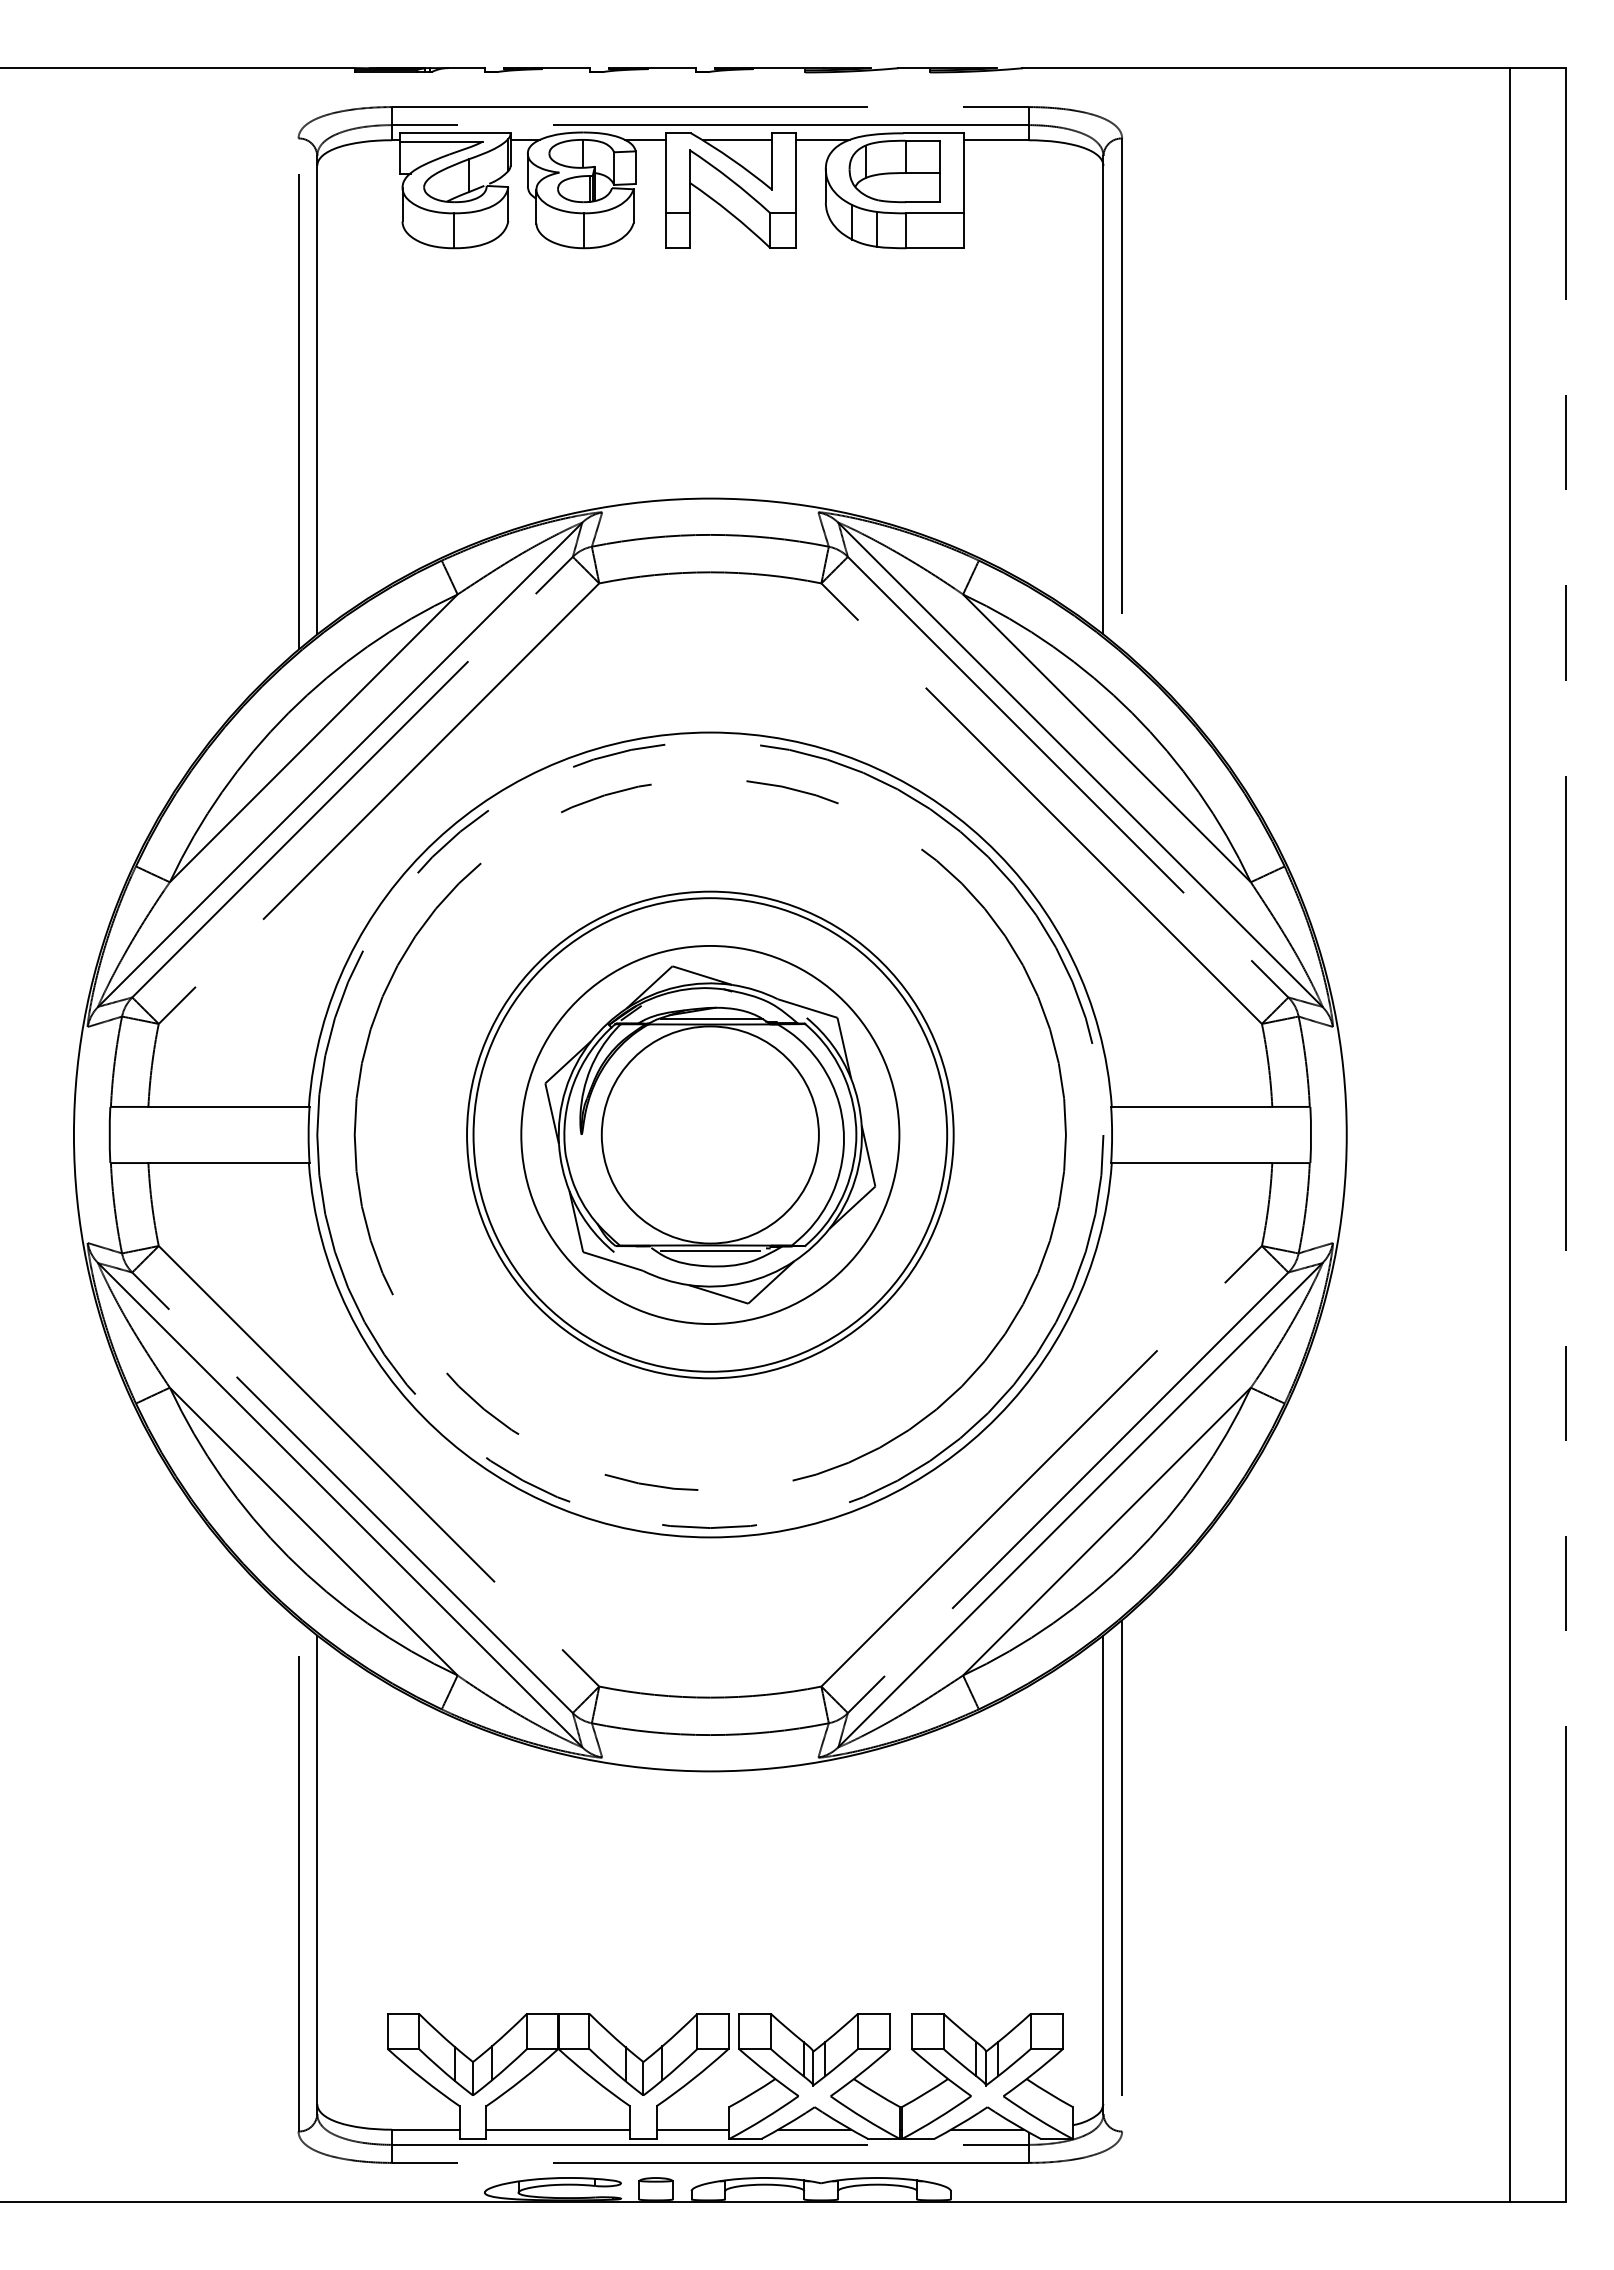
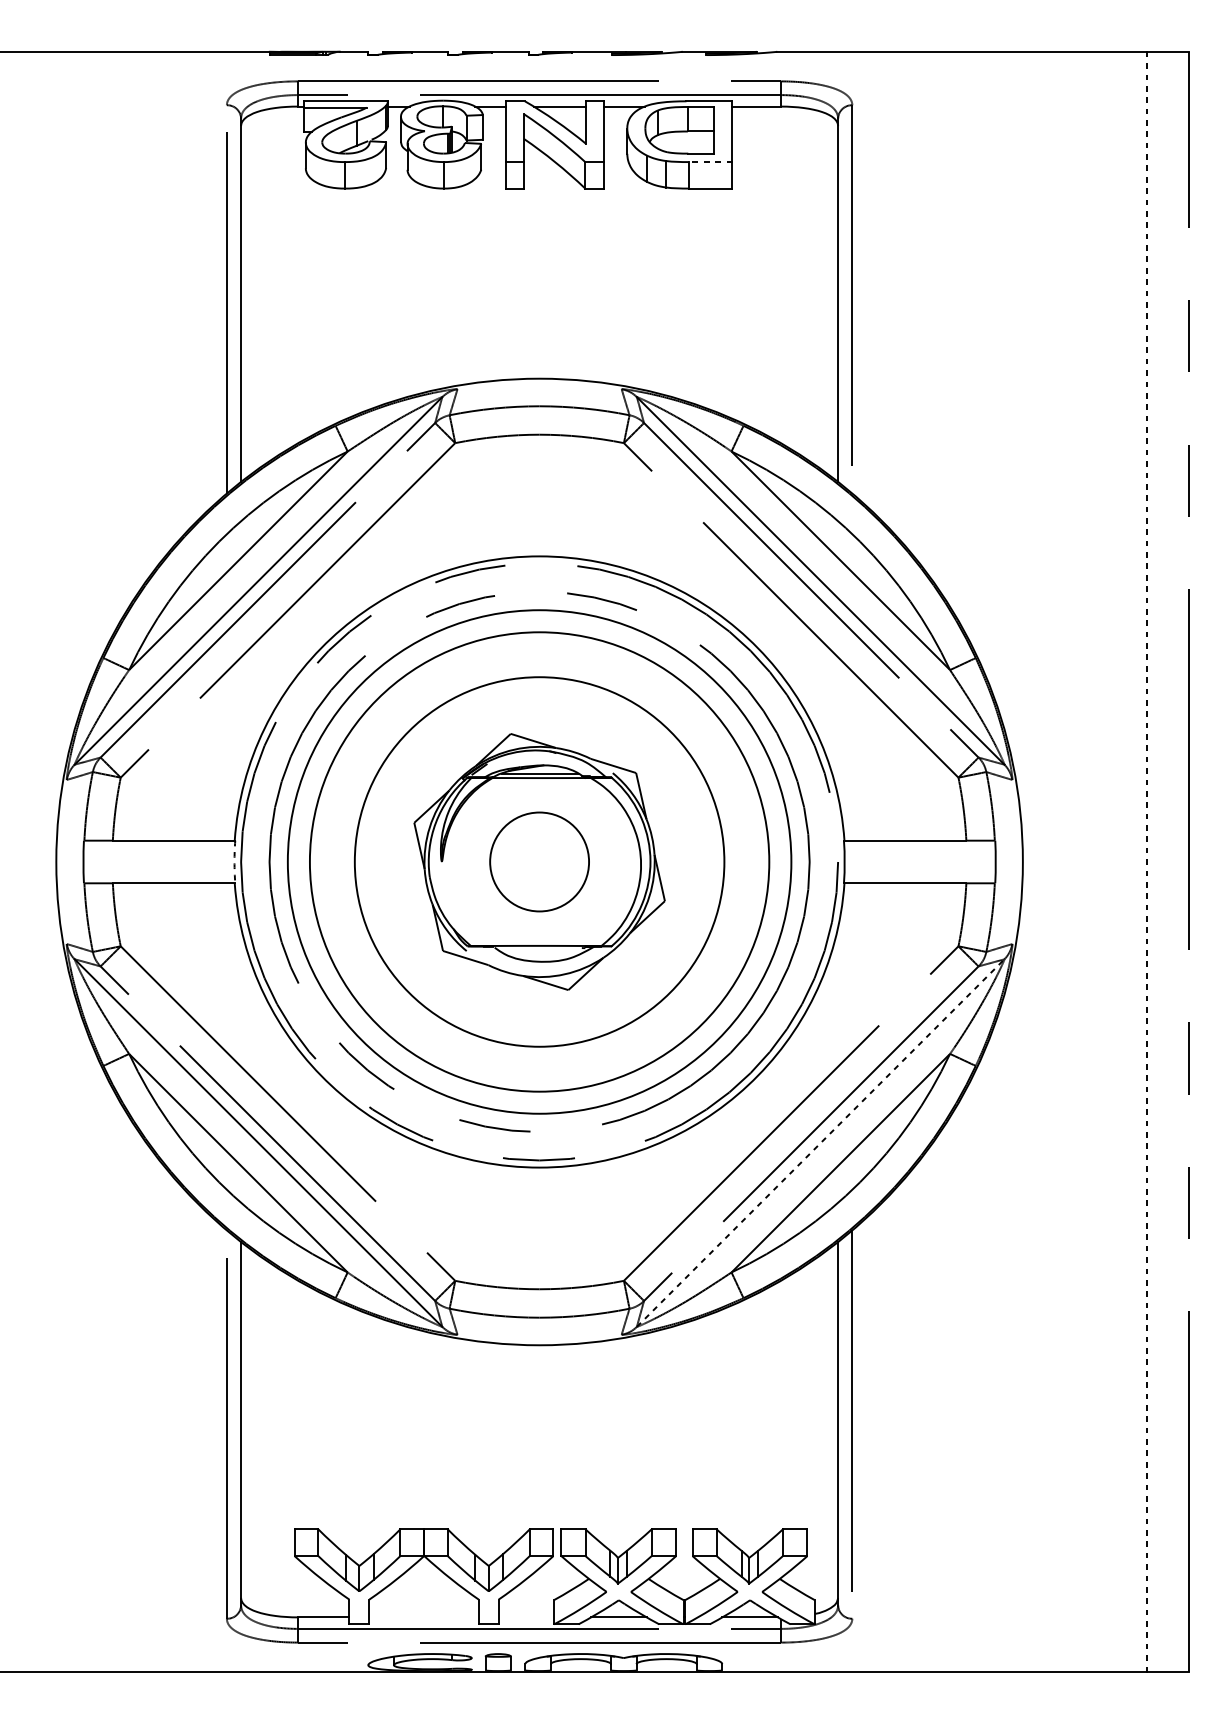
line: (935, 213) -> (710, 162), solid -> dashed
arc: (308, 1134) -> (234, 861), solid -> dashed
circle: (709, 1134) -> (538, 861), size x0.6
circle: (710, 1134) -> (539, 861), size x1.4
circle: (710, 1134) -> (539, 861), size x1.6
line: (1509, 1134) -> (1146, 861), solid -> dashed
line: (710, 1251) -> (539, 950), removed
line: (1080, 1504) -> (820, 1142), solid -> dashed
line: (558, 2129) -> (424, 1617), removed
line: (692, 2129) -> (526, 1617), removed

